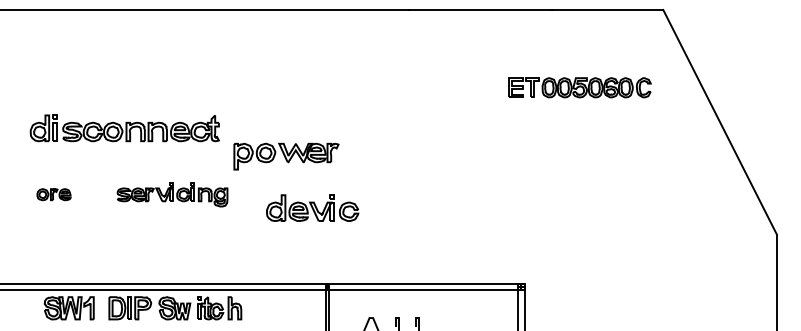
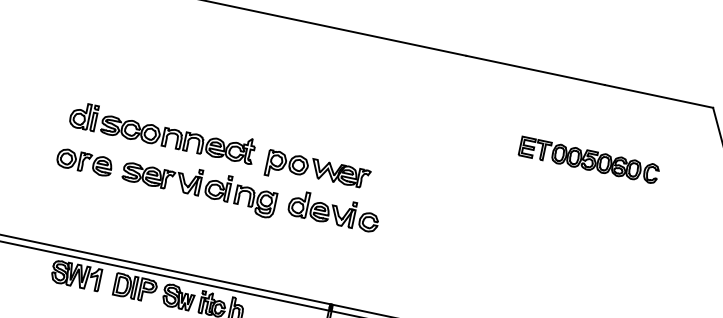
part: (579, 87) -> (588, 160), moved
part: (124, 128) -> (162, 132), moved
part: (53, 194) -> (84, 162), size x1.67
part: (172, 194) -> (199, 186), size x1.43
part: (312, 207) -> (334, 210), moved

